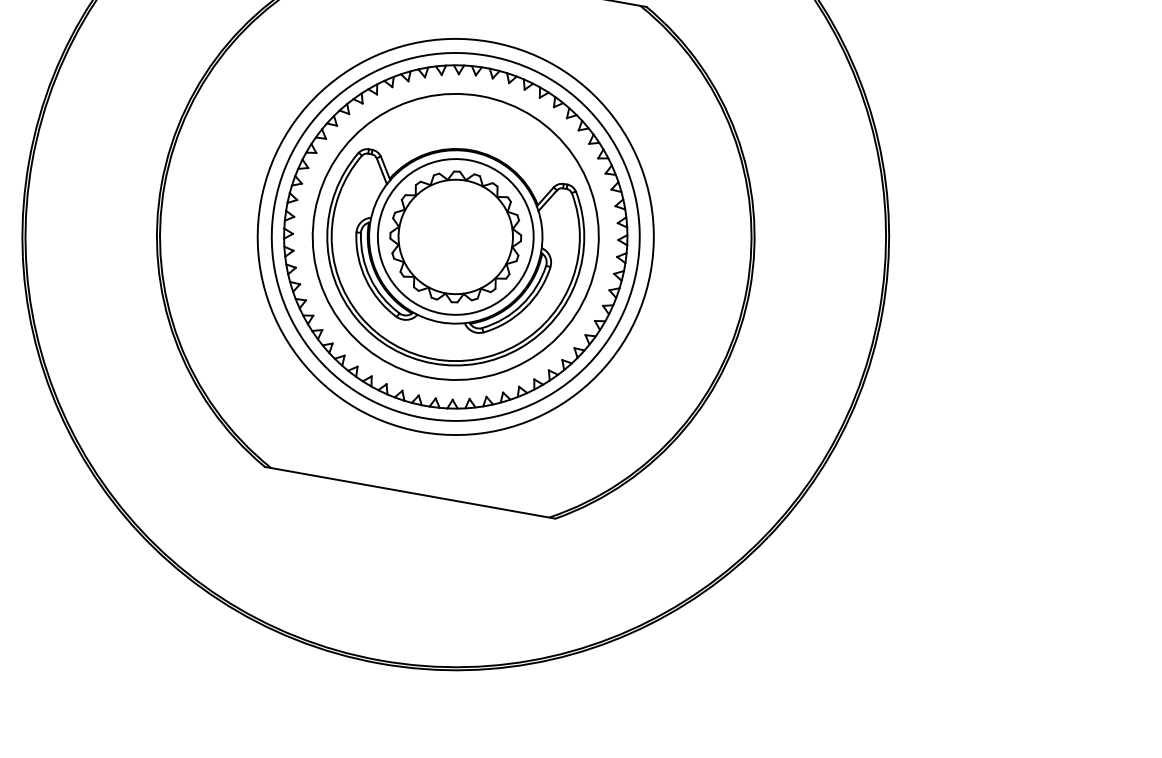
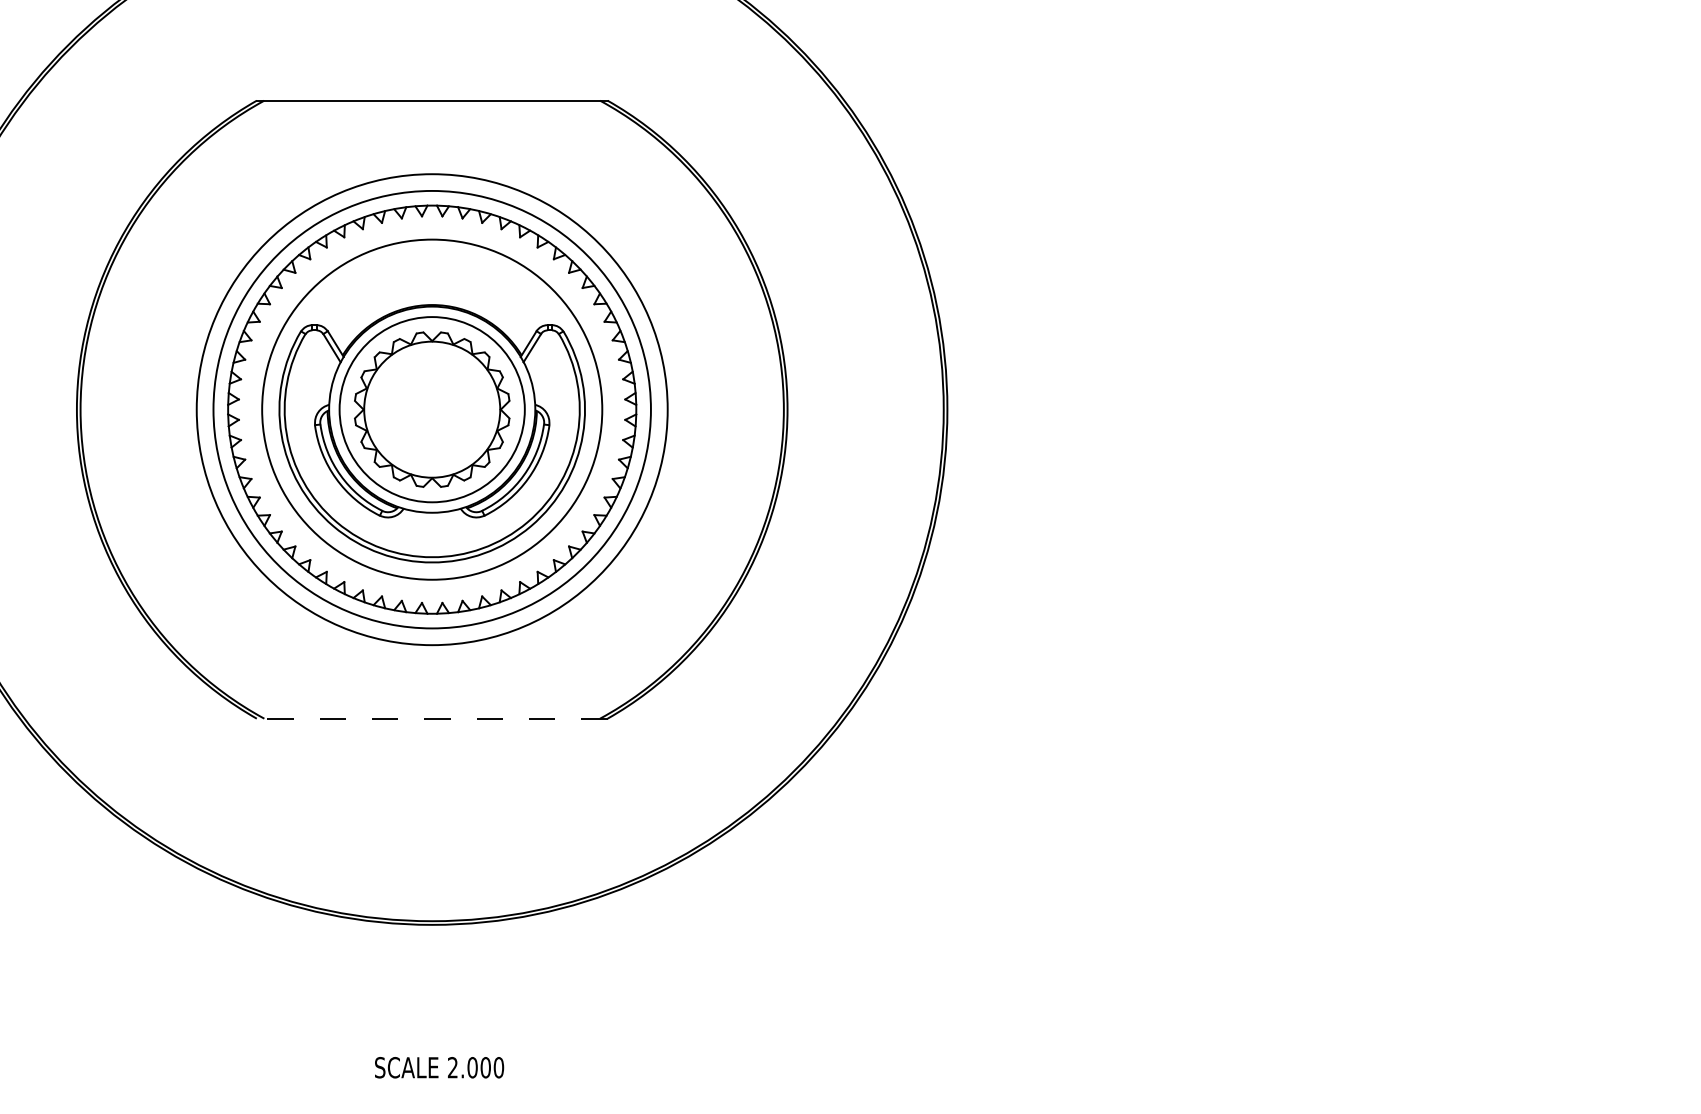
line: (409, 492) -> (431, 718), solid -> dashed

